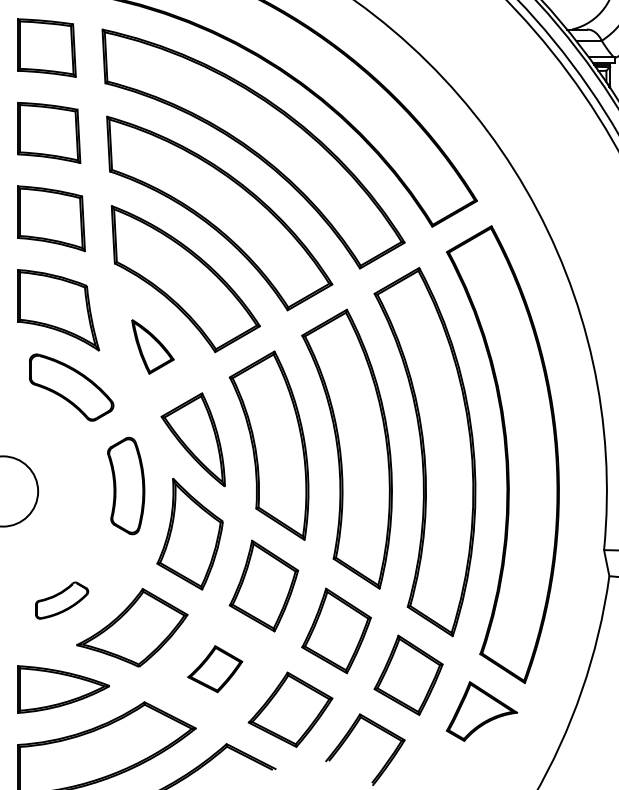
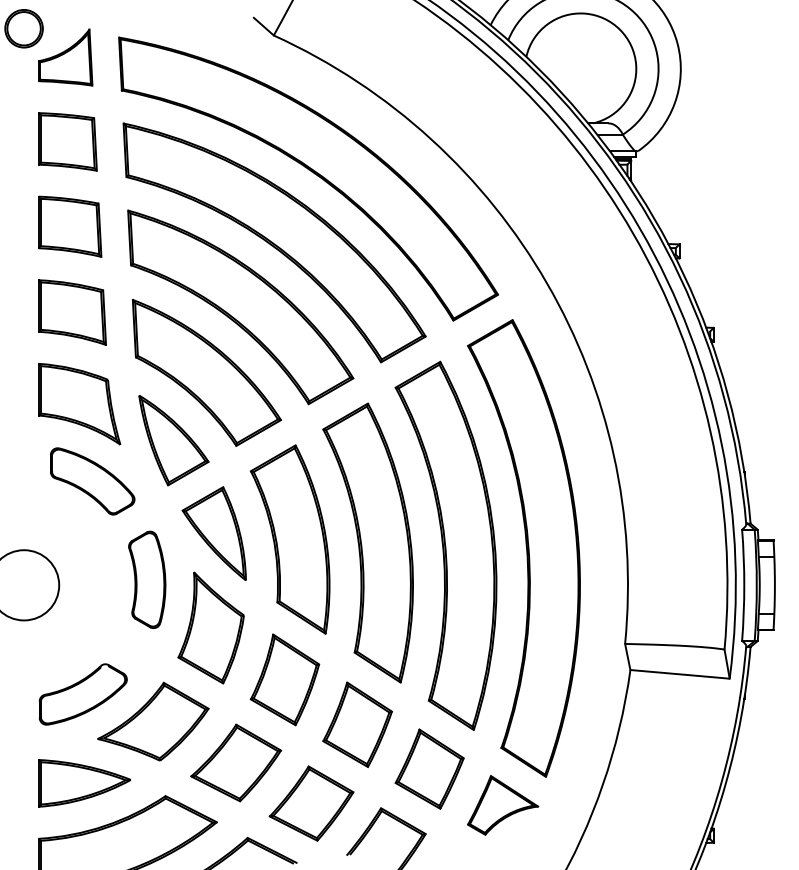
part: (152, 346) -> (173, 440), size x1.67
part: (61, 600) -> (82, 694), size x1.67
part: (215, 668) -> (236, 762), size x1.67

